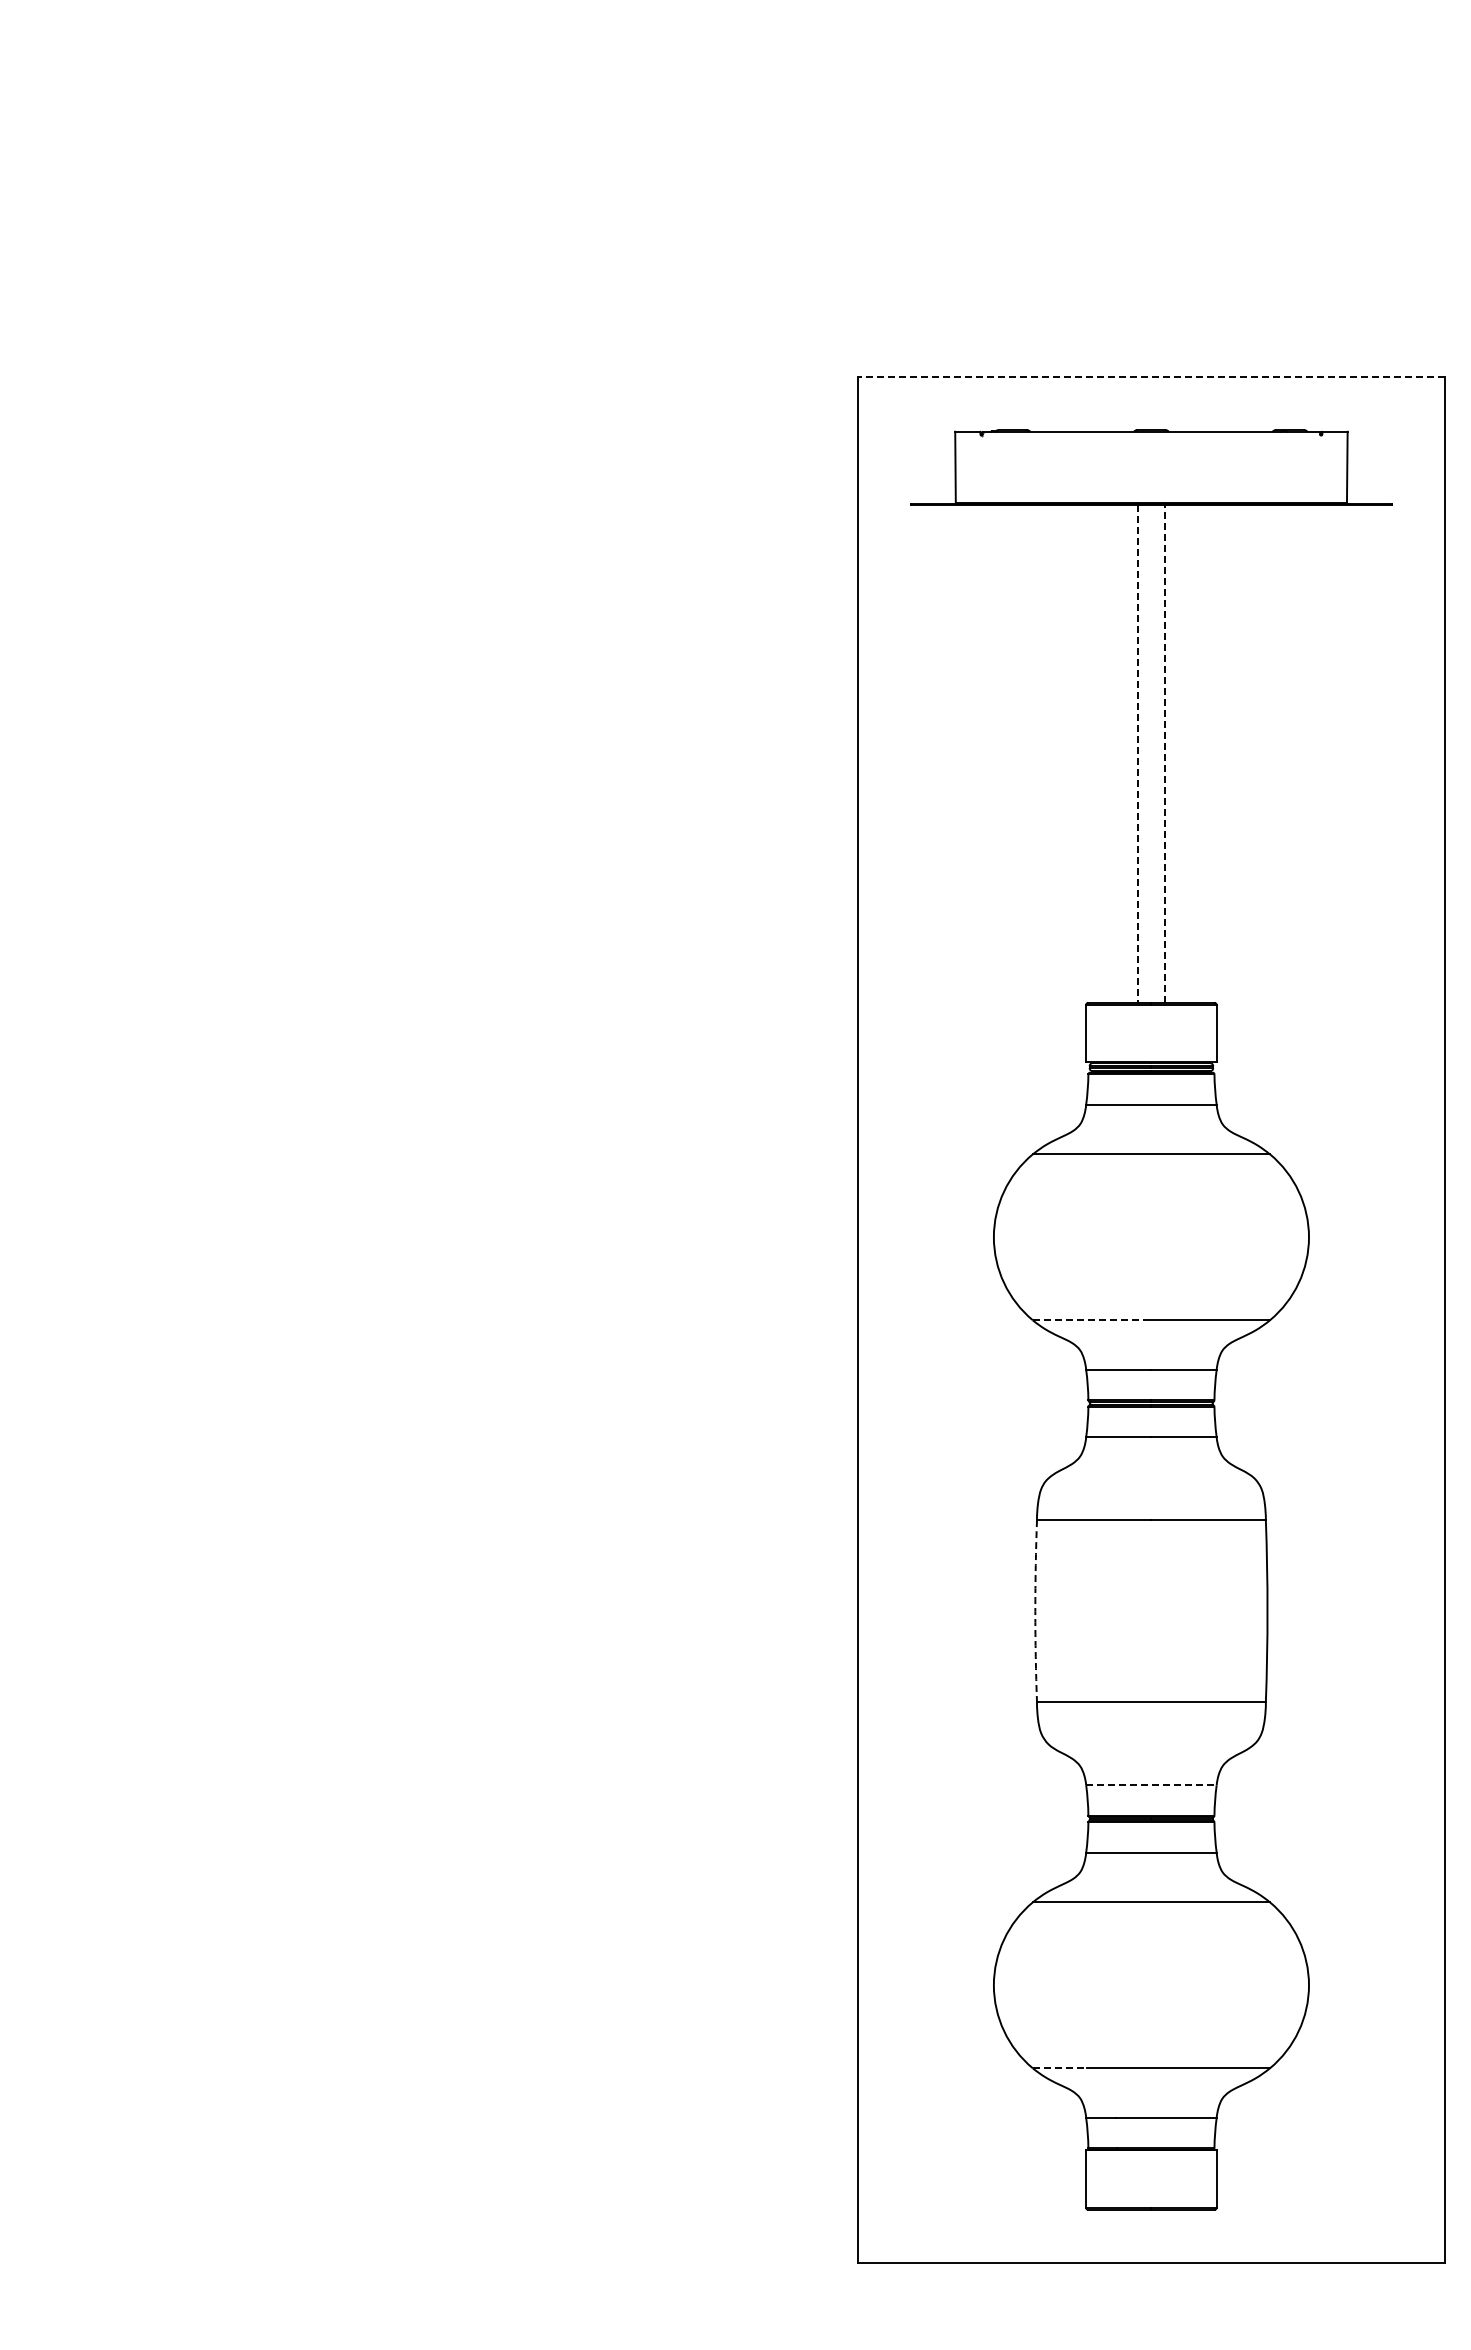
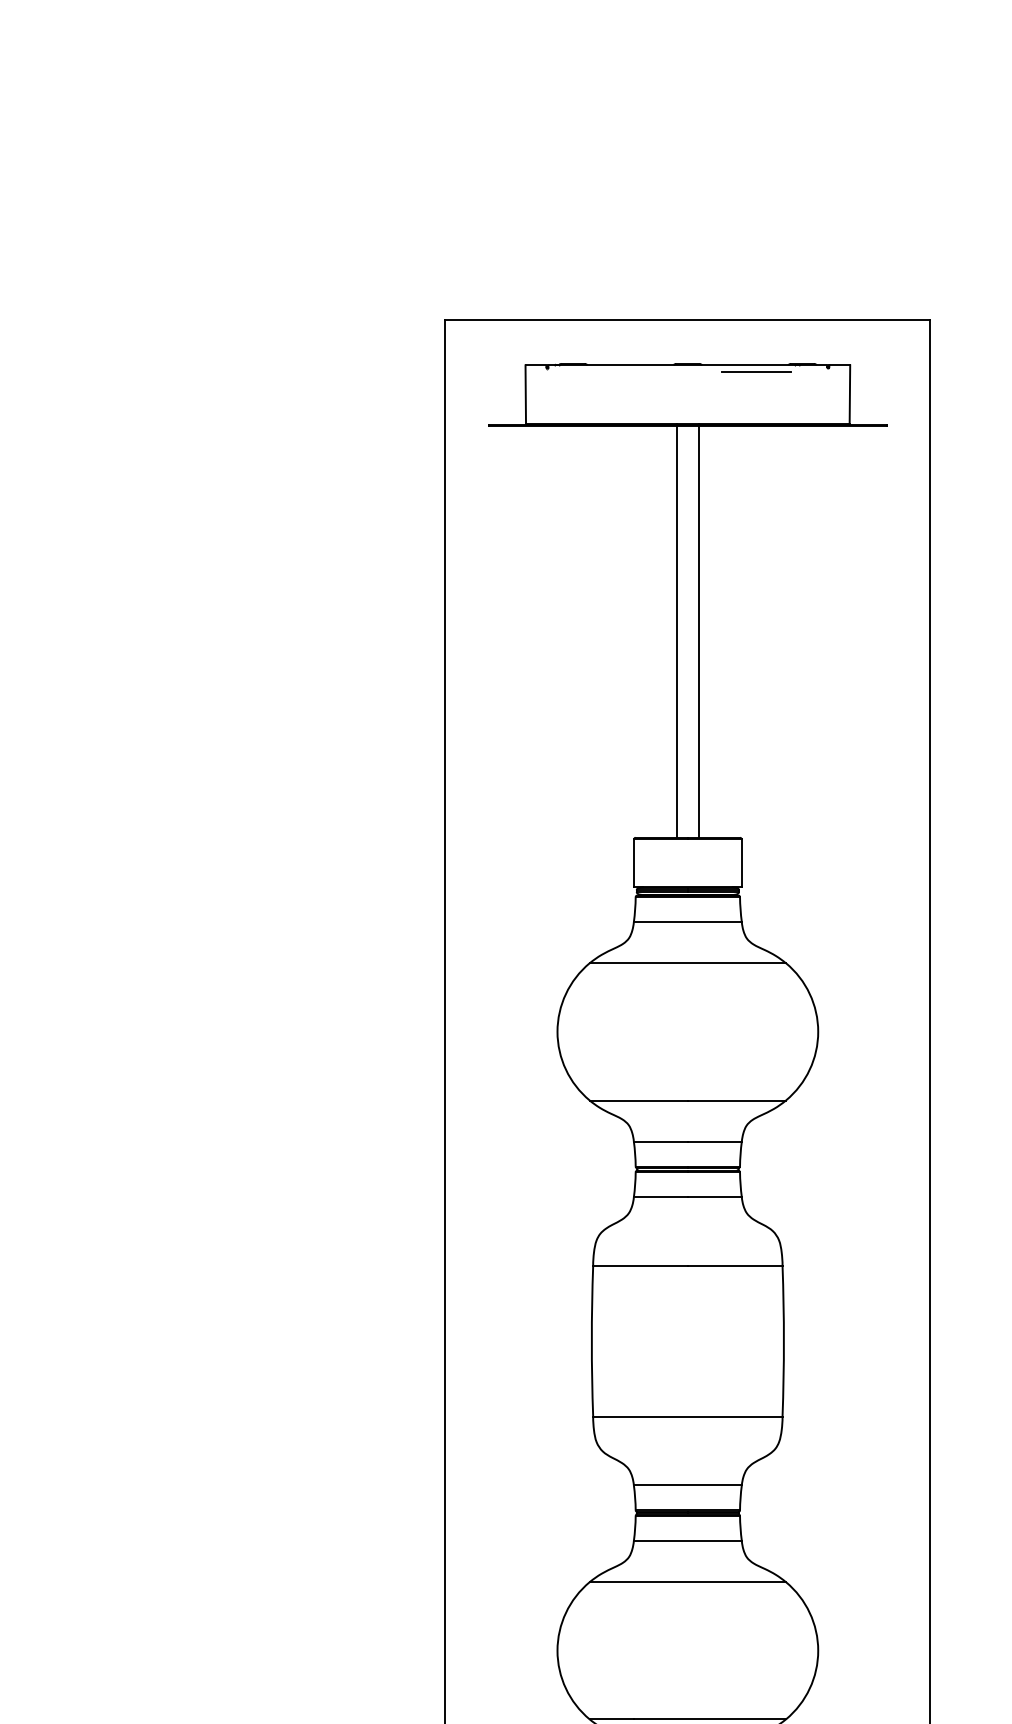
line: (1150, 377) -> (687, 320), dashed -> solid
line: (1233, 440) -> (755, 372), added
line: (1138, 754) -> (677, 632), dashed -> solid
line: (1164, 754) -> (698, 632), dashed -> solid
line: (1092, 1320) -> (639, 1100), dashed -> solid
arc: (1035, 1611) -> (591, 1341), dashed -> solid
line: (1151, 1785) -> (687, 1485), dashed -> solid
line: (1059, 2068) -> (611, 1719), dashed -> solid

